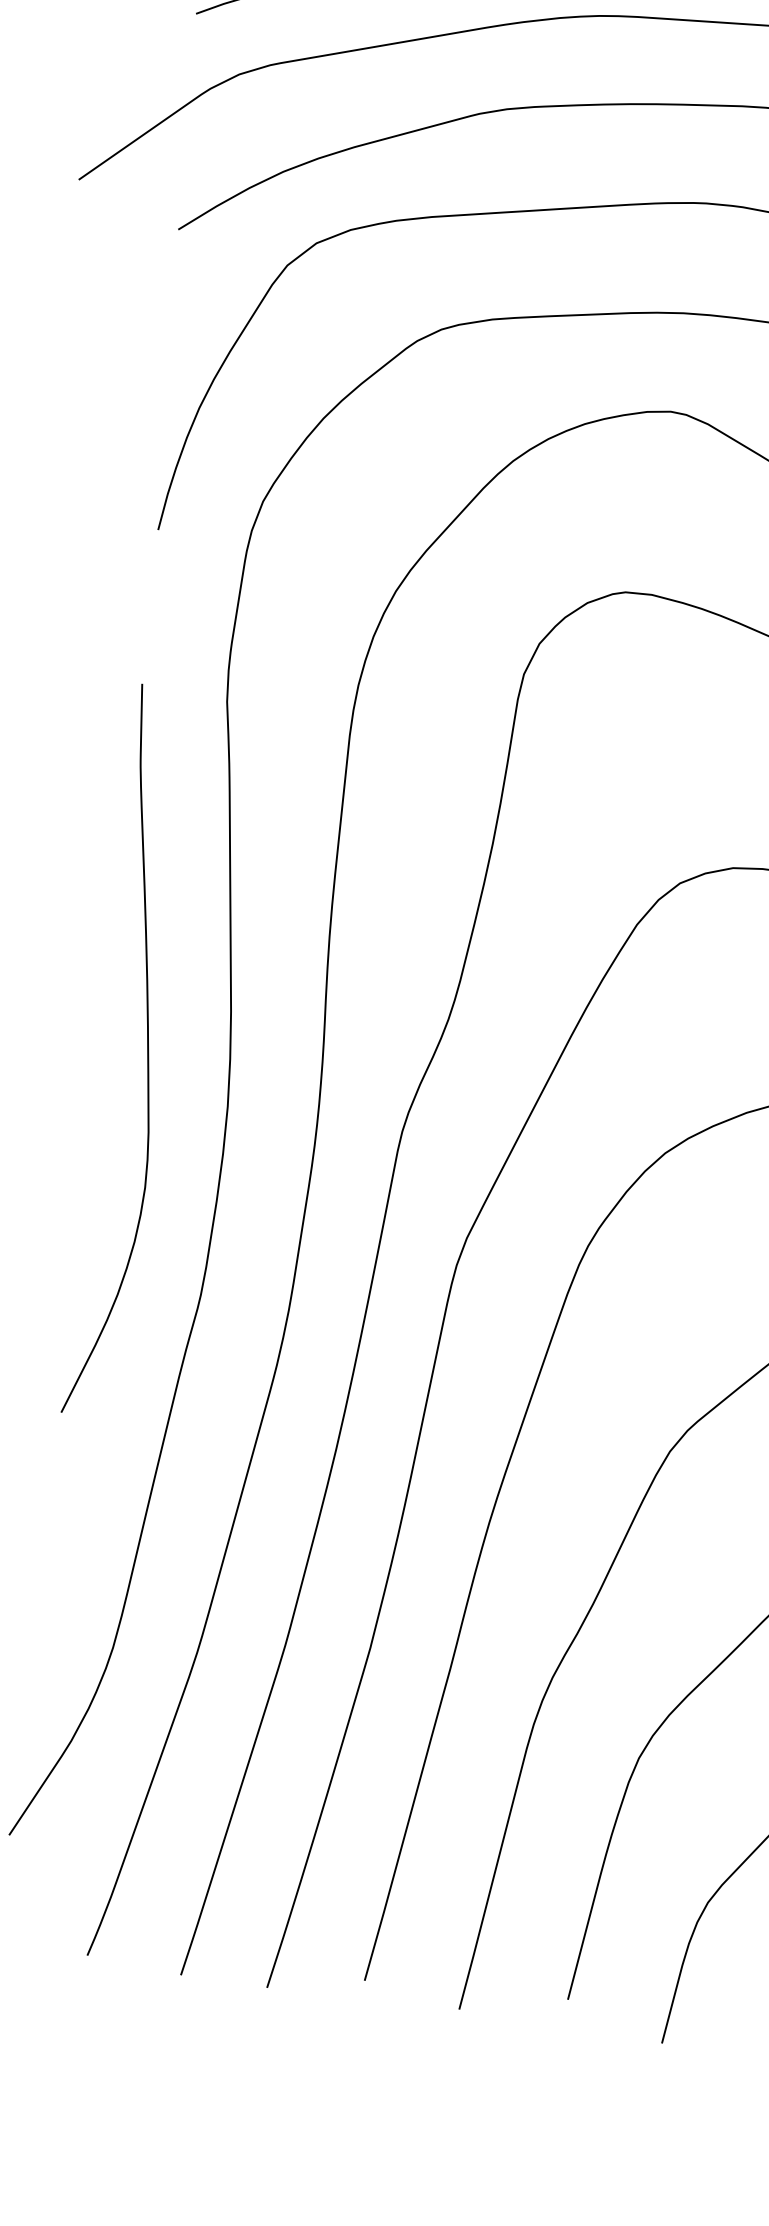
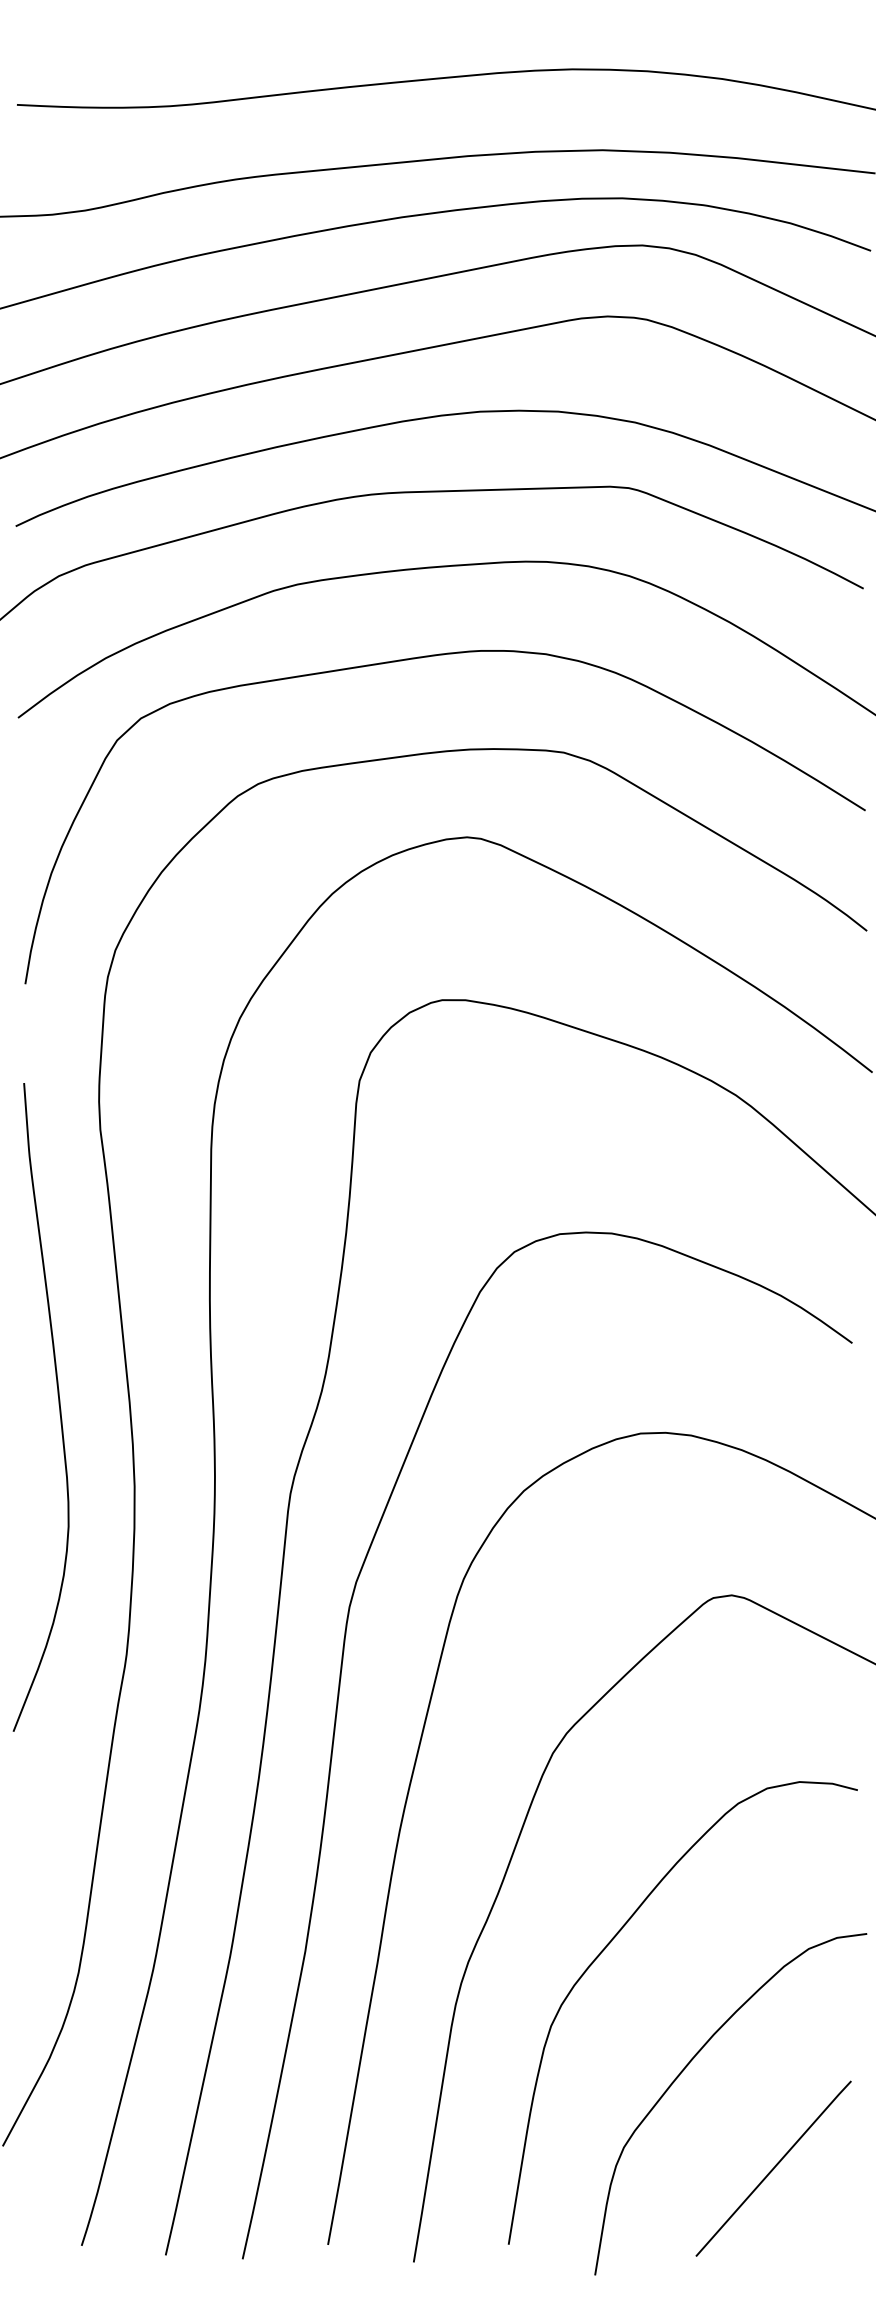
curve: (146, 1050) -> (58, 1405), moved

